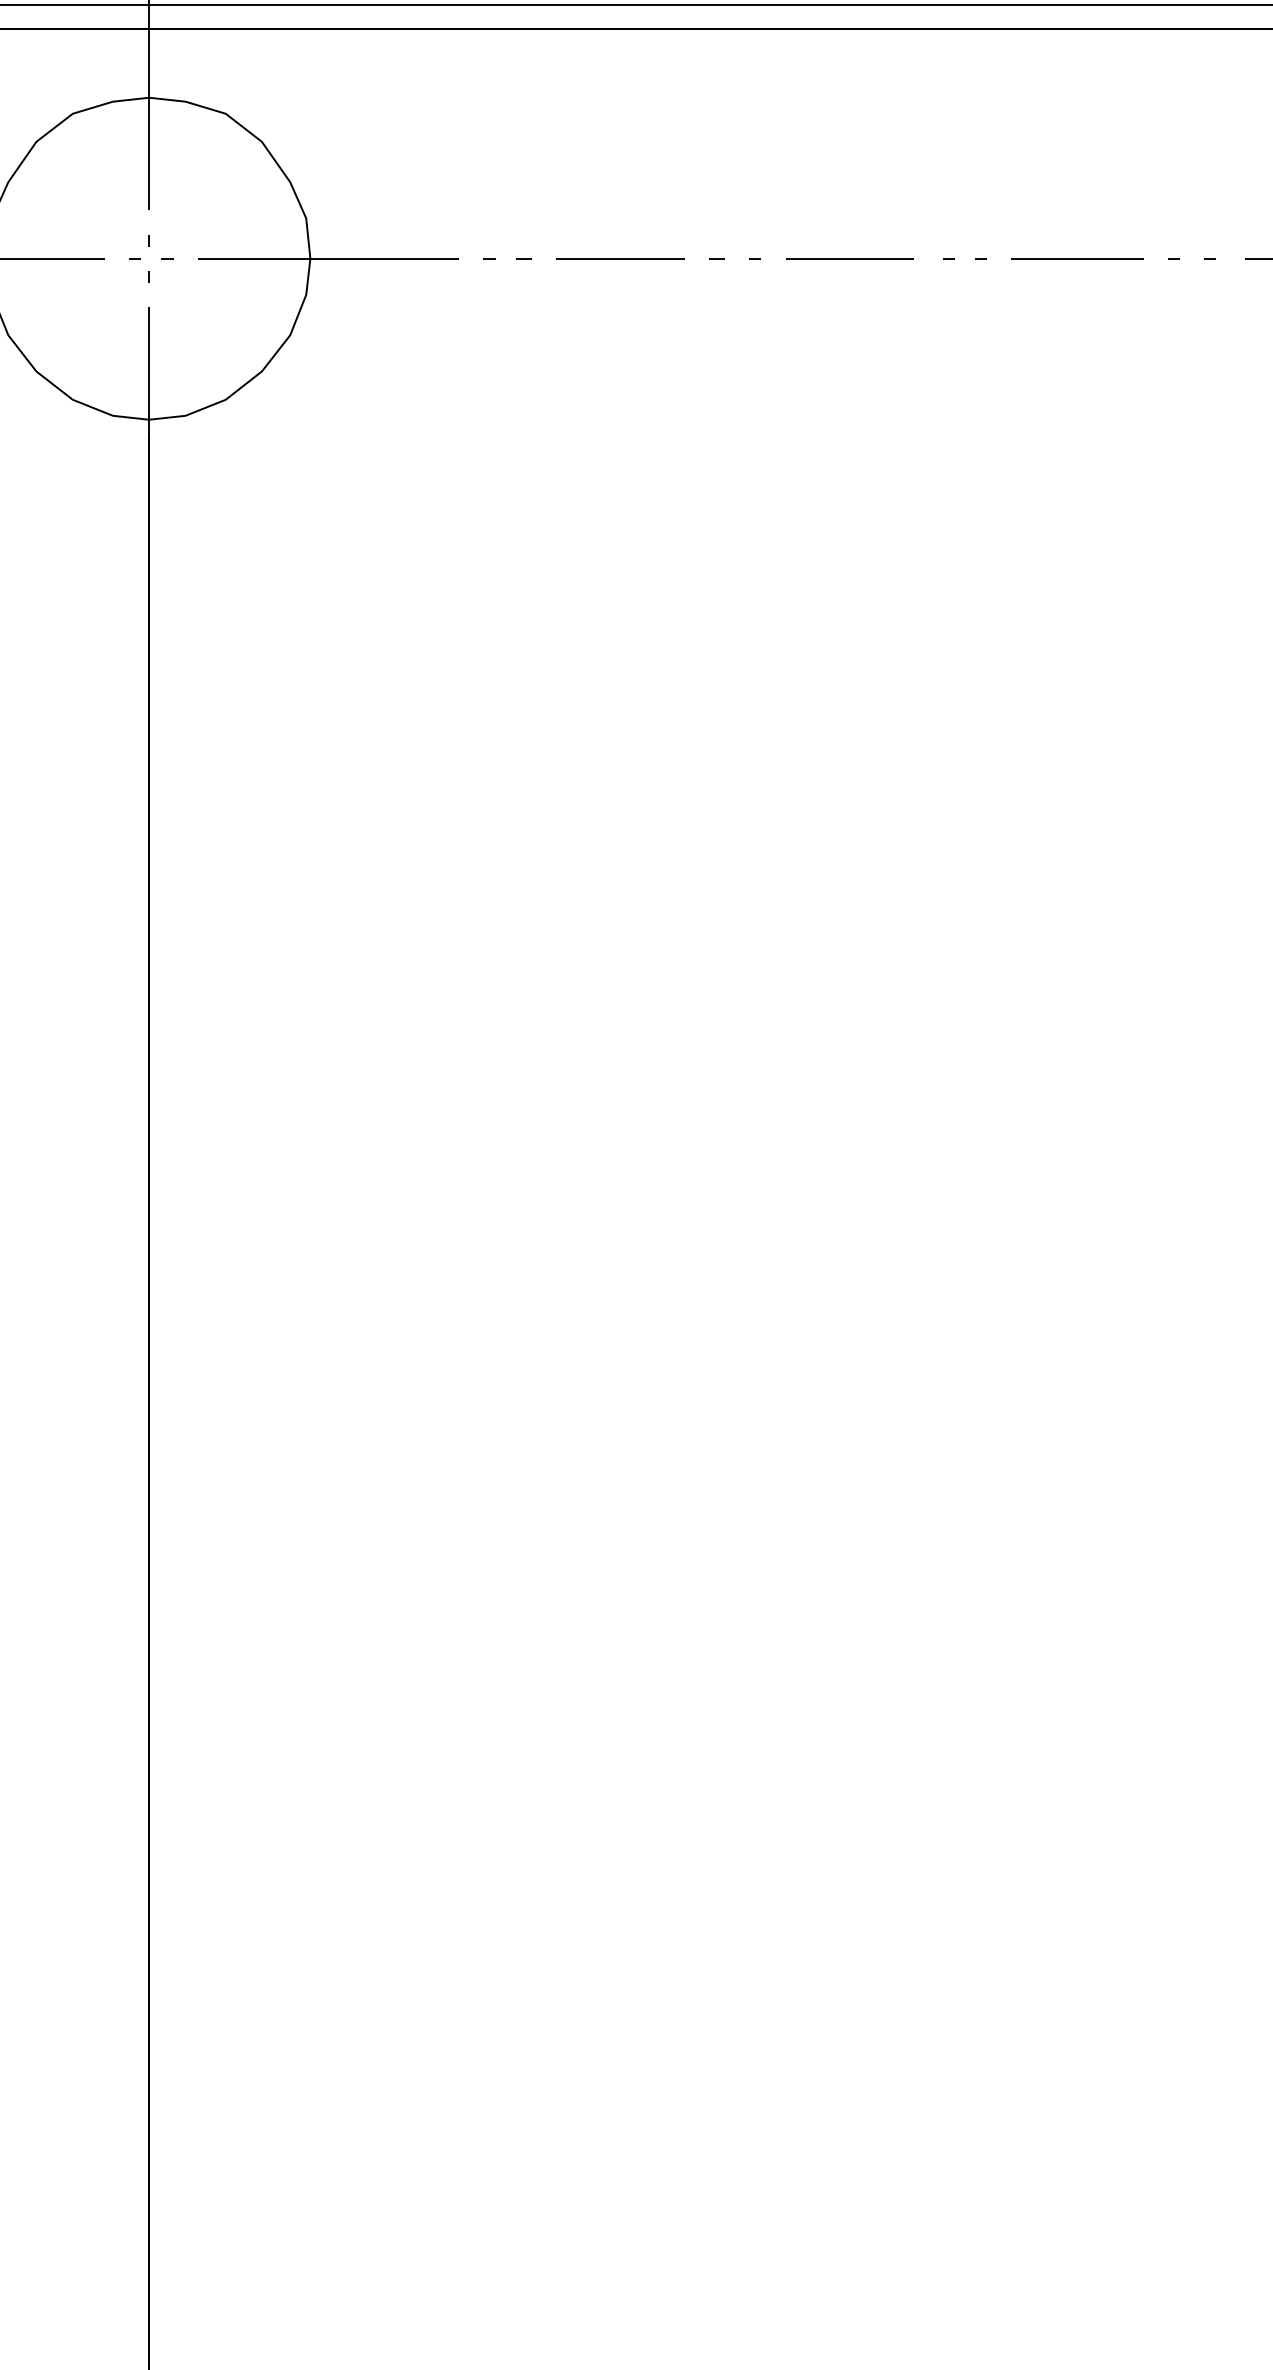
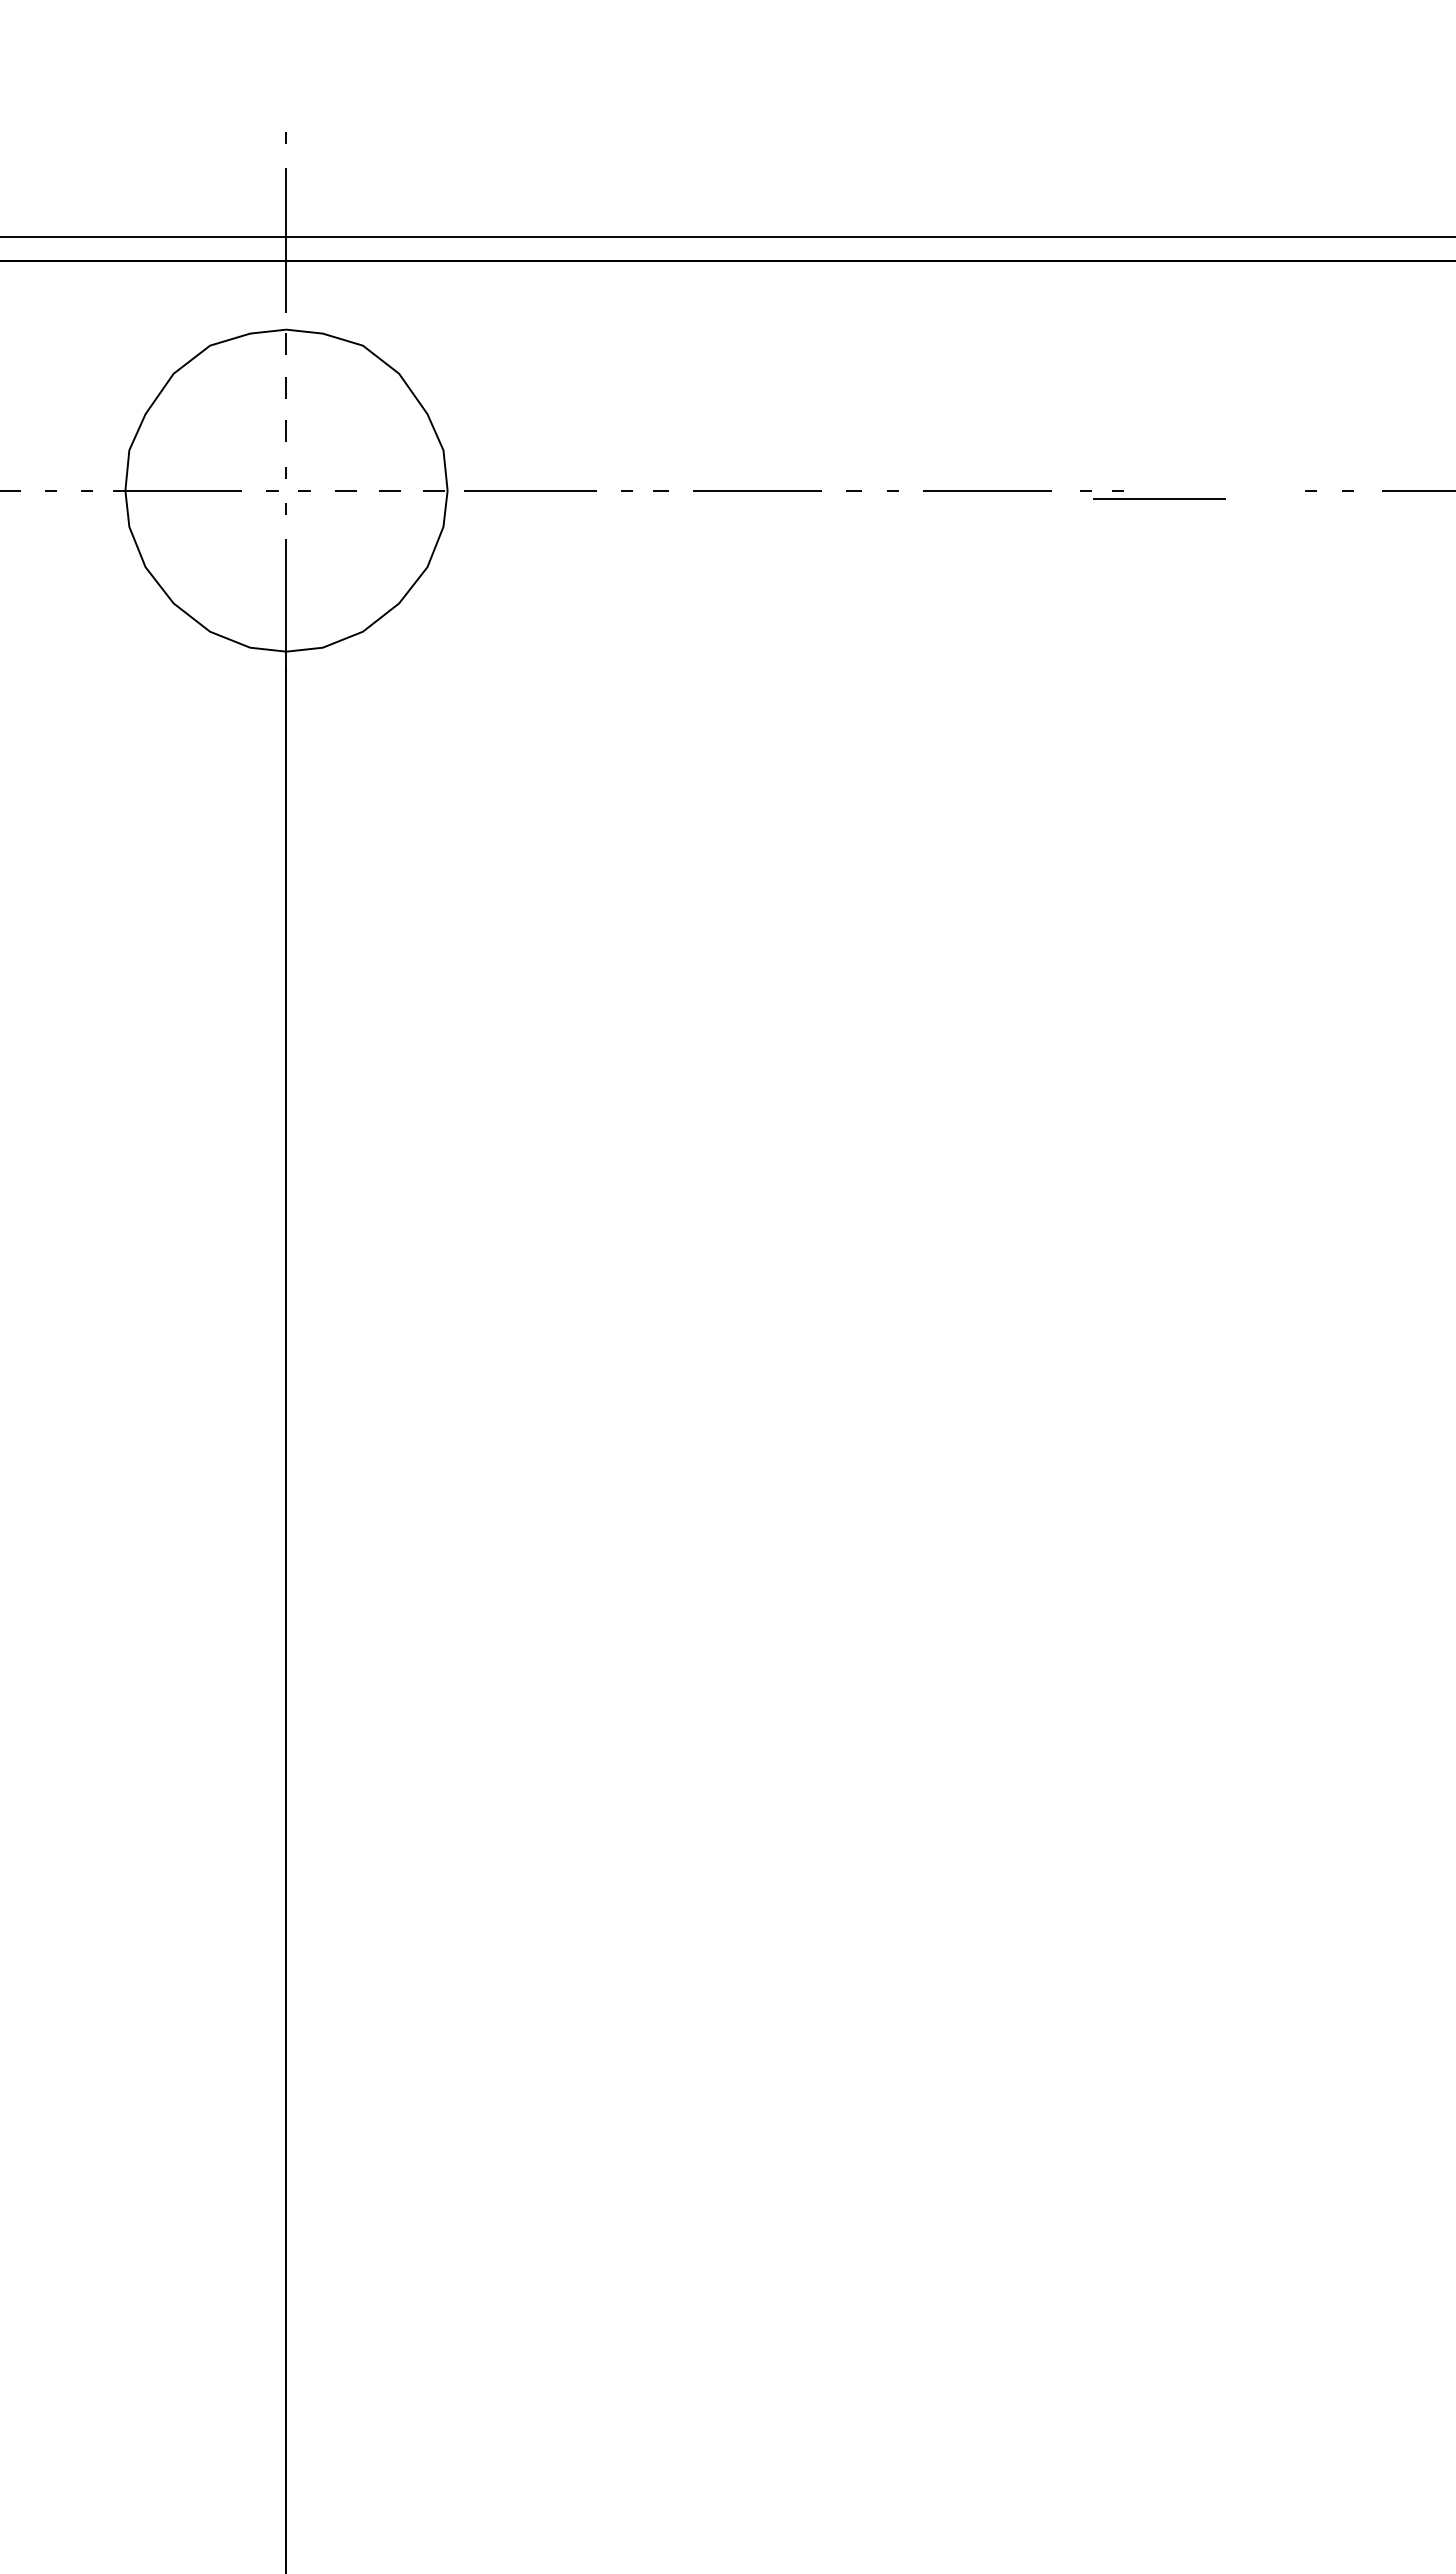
line: (149, 145) -> (286, 377), solid -> dashed
line: (262, 258) -> (399, 490), solid -> dashed
line: (1077, 258) -> (1159, 498), moved

